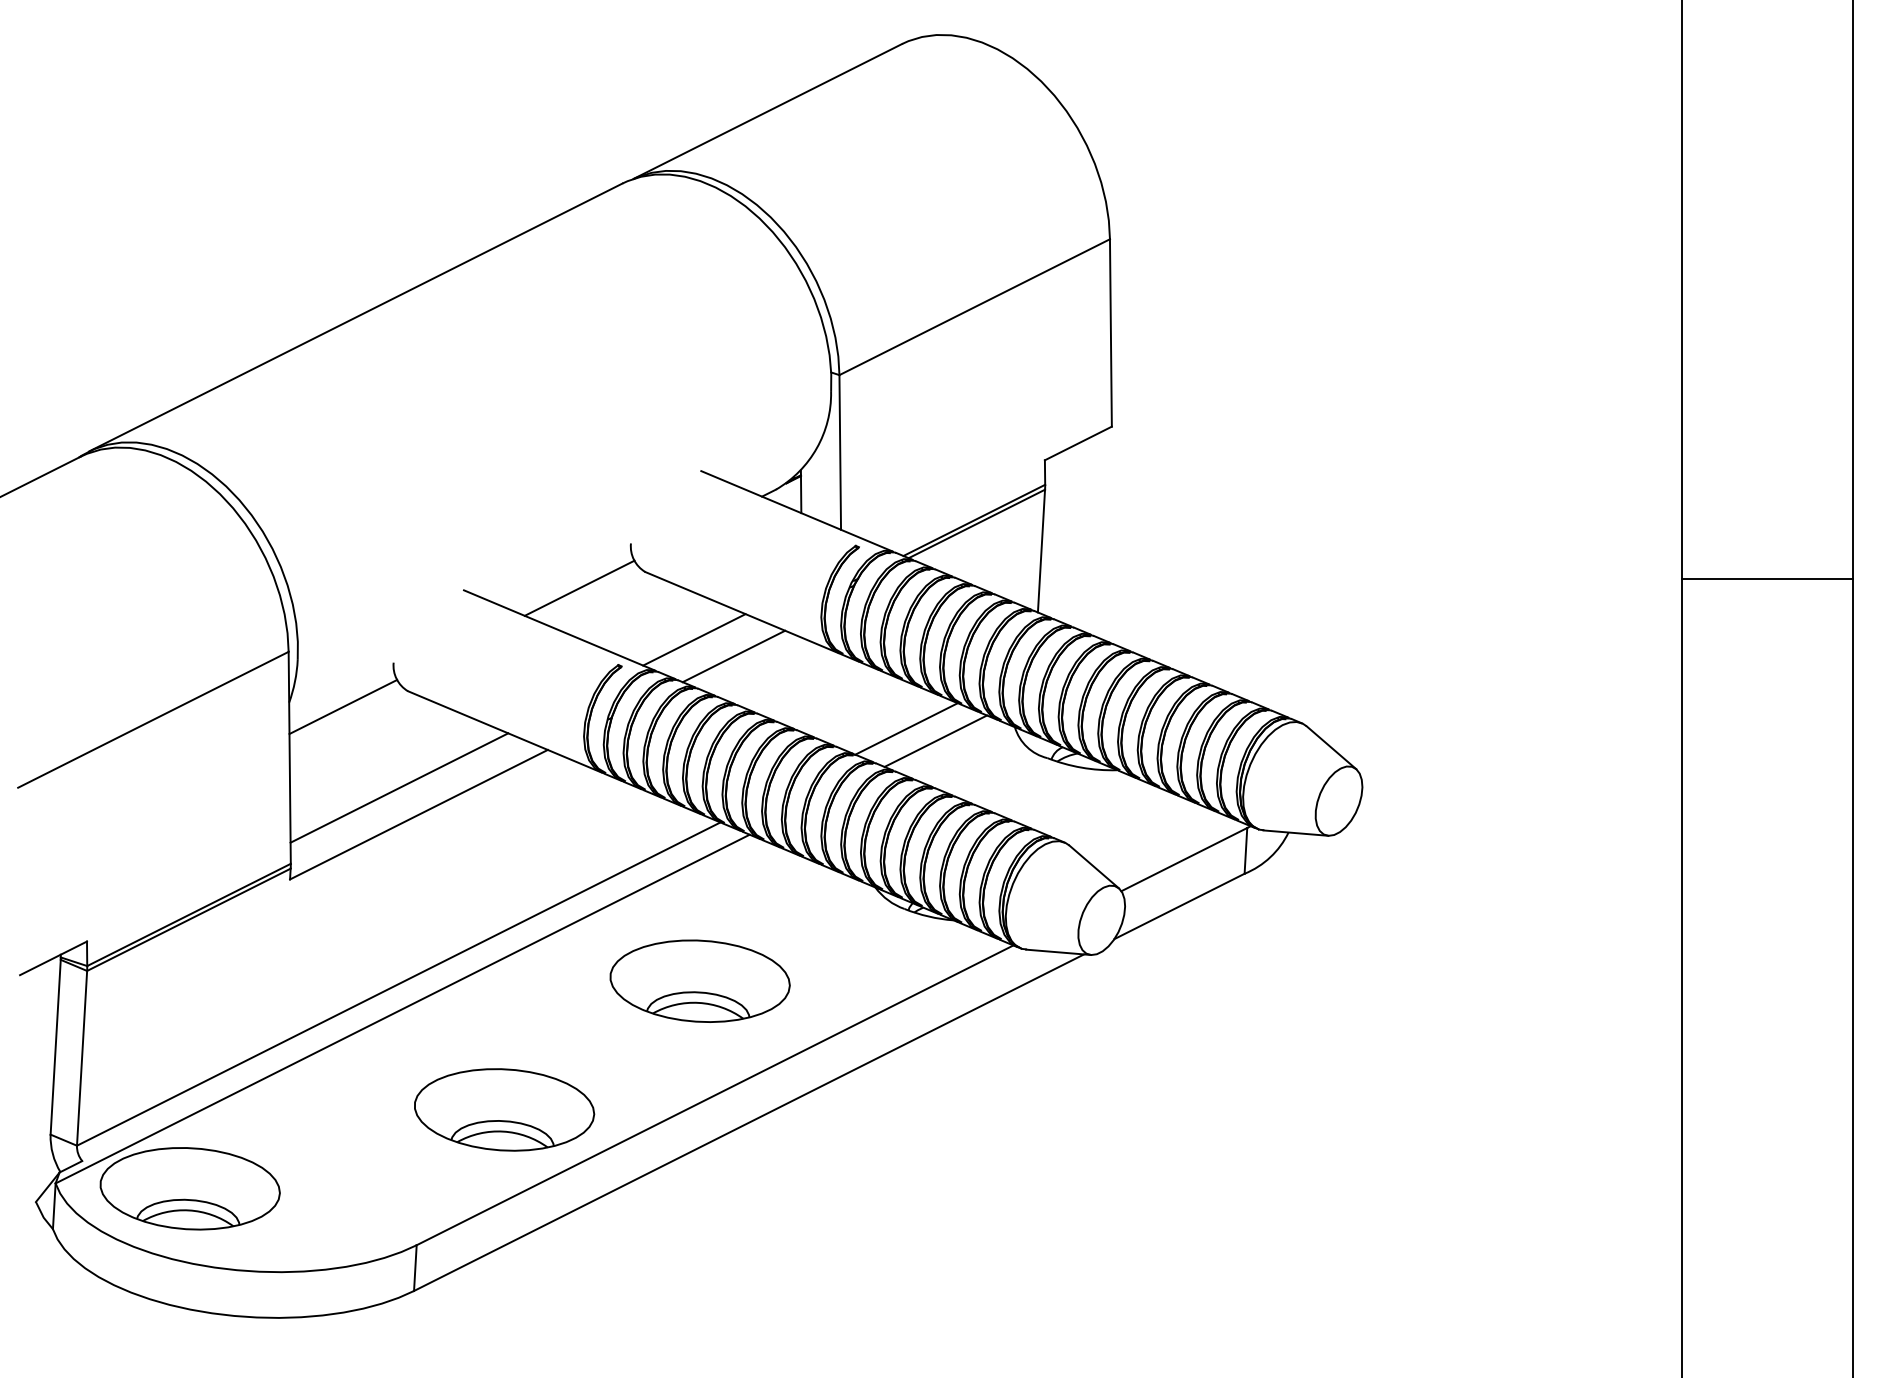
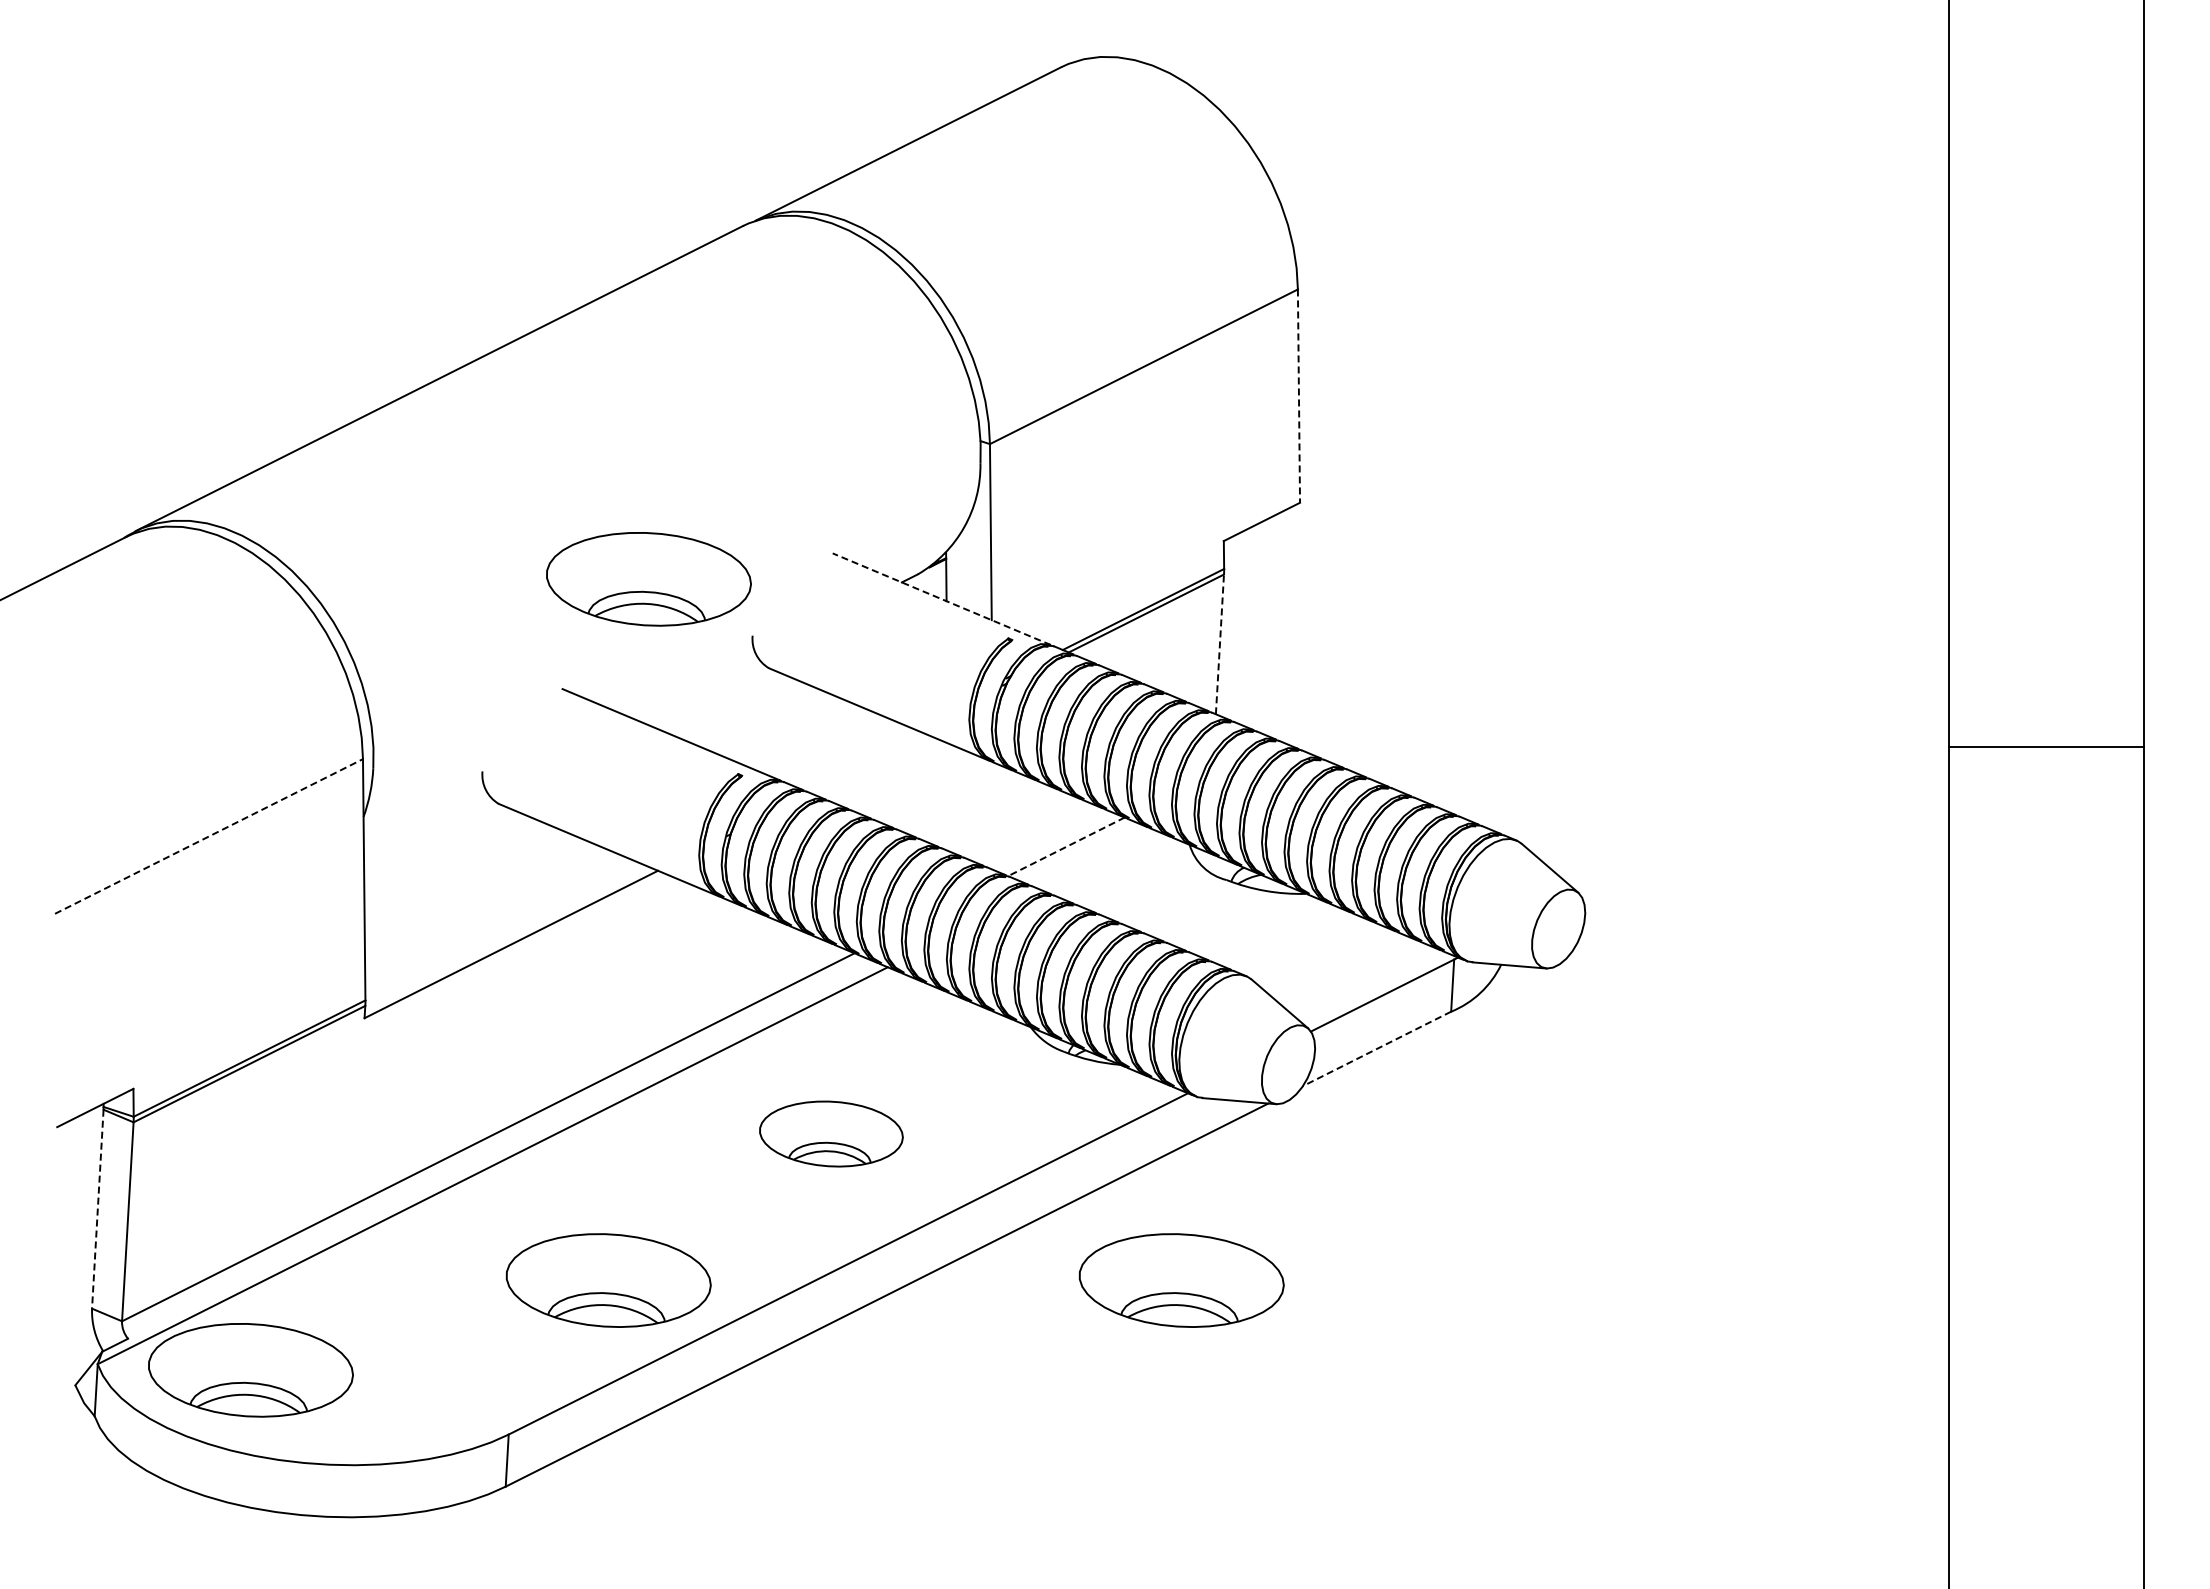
line: (1110, 333) -> (1298, 396), solid -> dashed
part: (539, 494) -> (648, 579), added
line: (796, 511) -> (941, 599), solid -> dashed
line: (1041, 551) -> (1219, 644), solid -> dashed
line: (1766, 579) -> (2045, 747), moved
line: (579, 588) -> (693, 686), removed
line: (694, 639) -> (824, 745), removed
line: (733, 656) -> (869, 764), removed
line: (342, 706) -> (424, 821), removed
line: (153, 719) -> (209, 836), solid -> dashed
line: (906, 728) -> (1066, 846), solid -> dashed
line: (935, 740) -> (1099, 860), removed
line: (399, 787) -> (489, 913), removed
line: (1179, 906) -> (1377, 1048), solid -> dashed
part: (700, 980) -> (831, 1133), size x0.7
line: (55, 1047) -> (97, 1209), solid -> dashed
part: (1007, 1109) -> (1181, 1280), added

